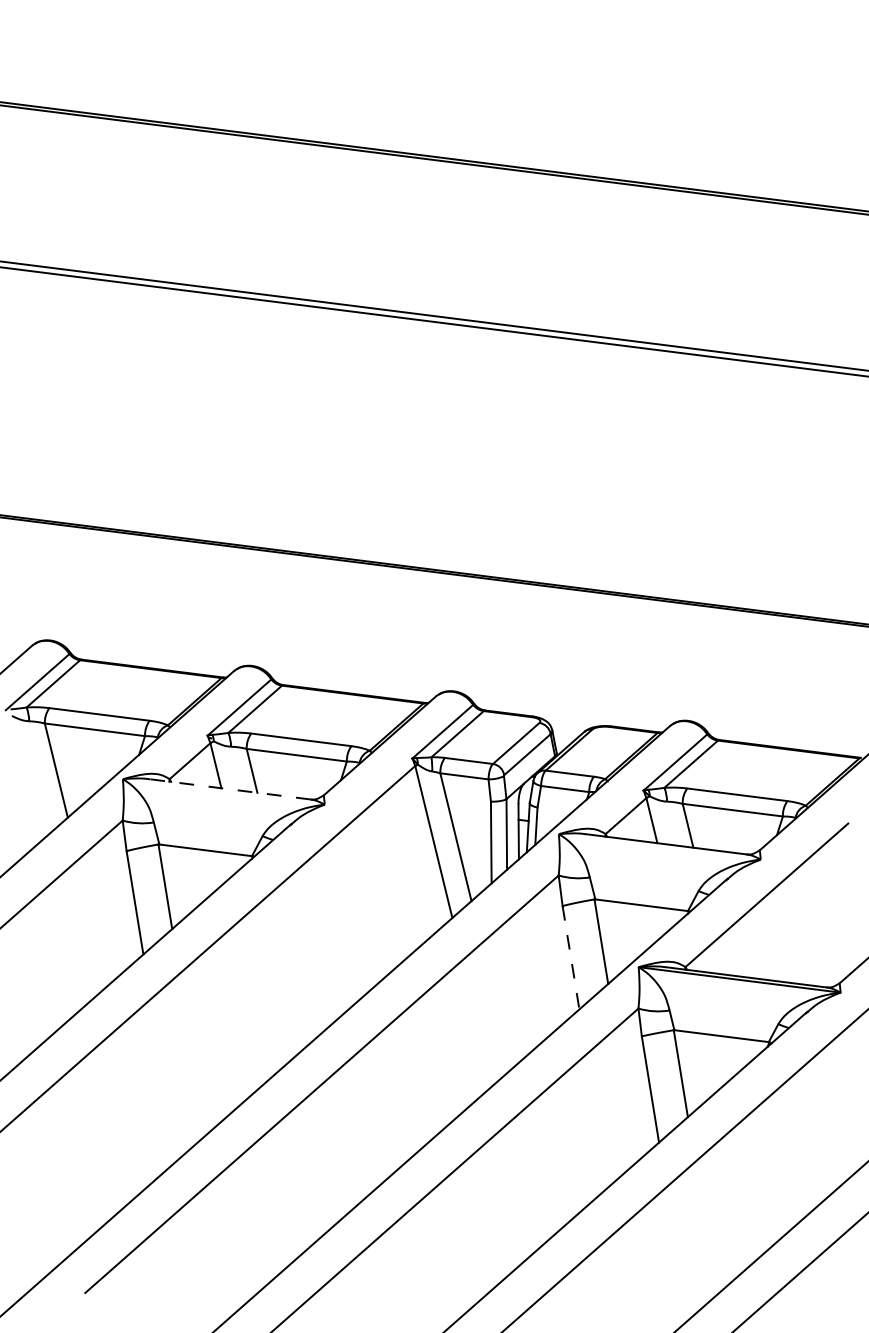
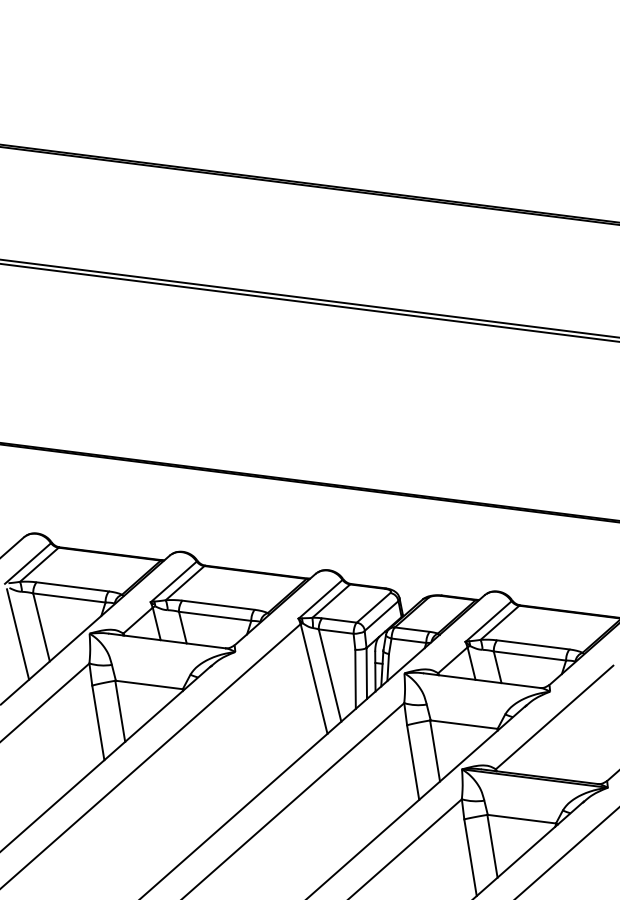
line: (23, 780) -> (17, 634), added
line: (230, 789) -> (167, 641), dashed -> solid
line: (571, 958) -> (413, 763), dashed -> solid

